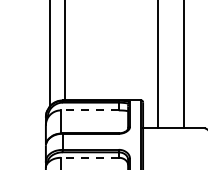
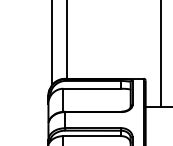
line: (89, 110) -> (92, 88), dashed -> solid
line: (89, 157) -> (92, 135), dashed -> solid

